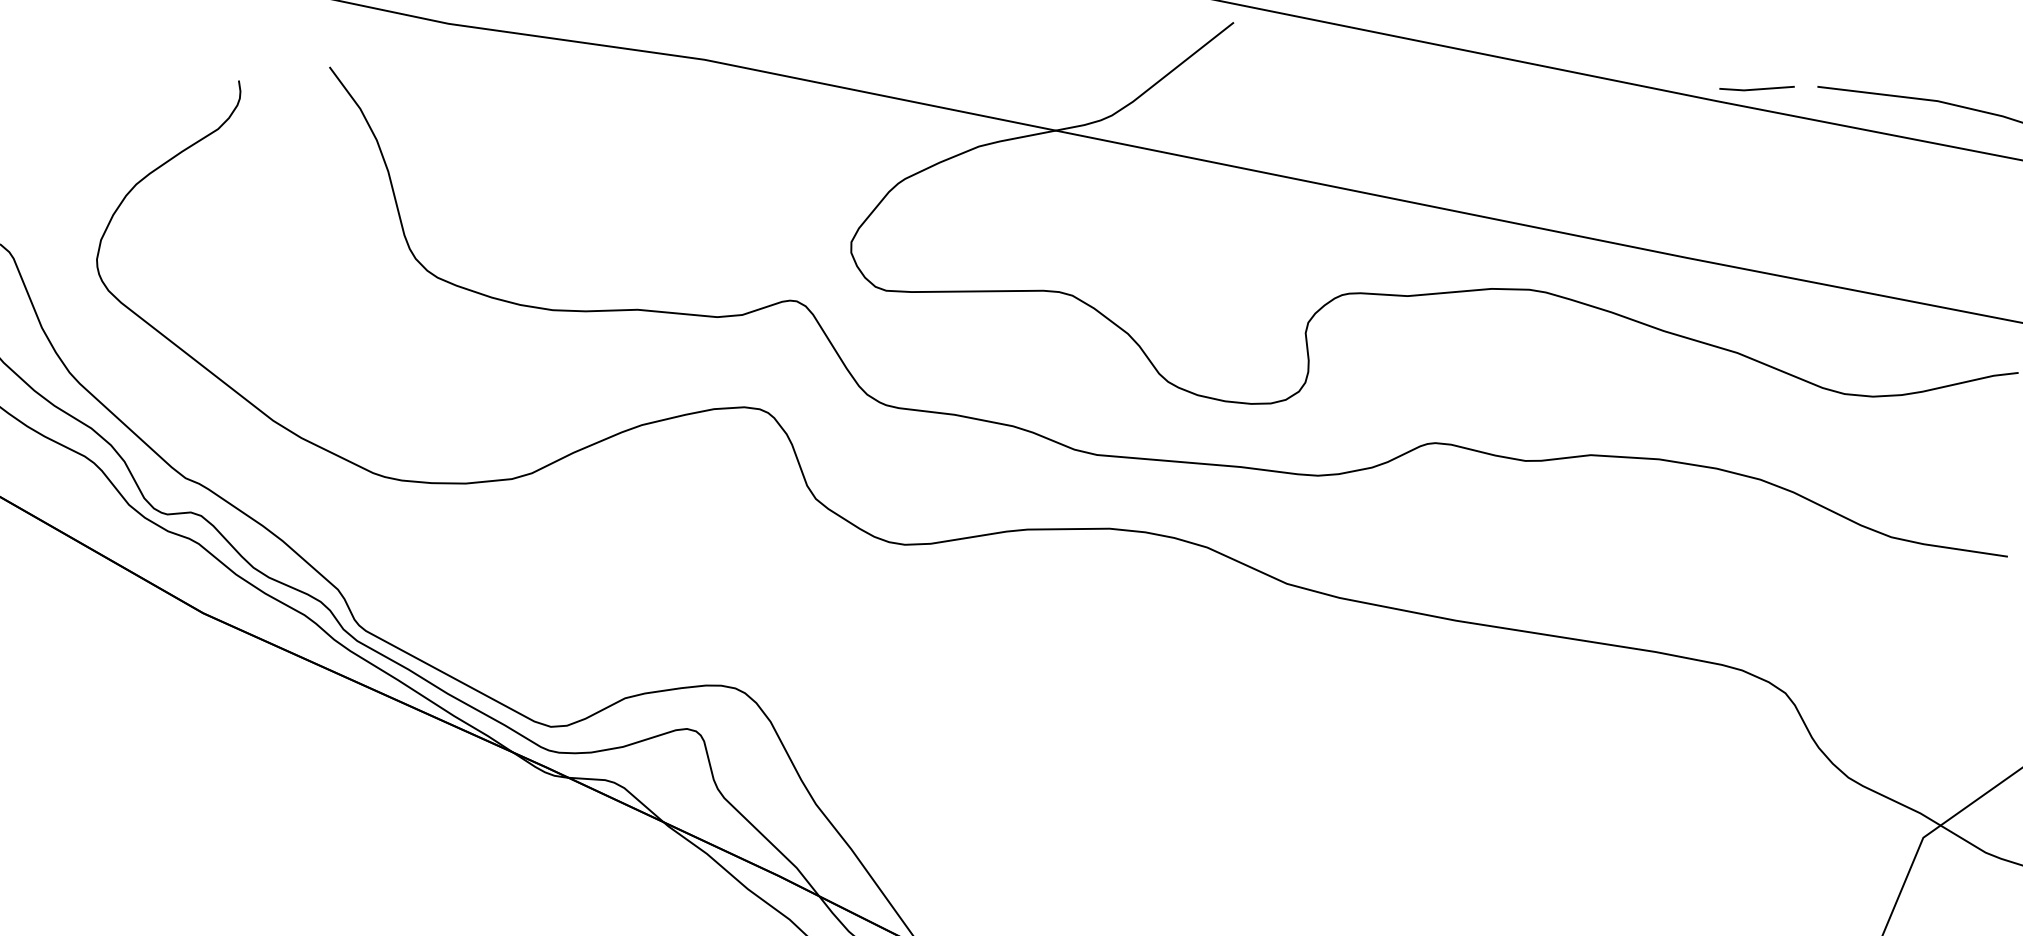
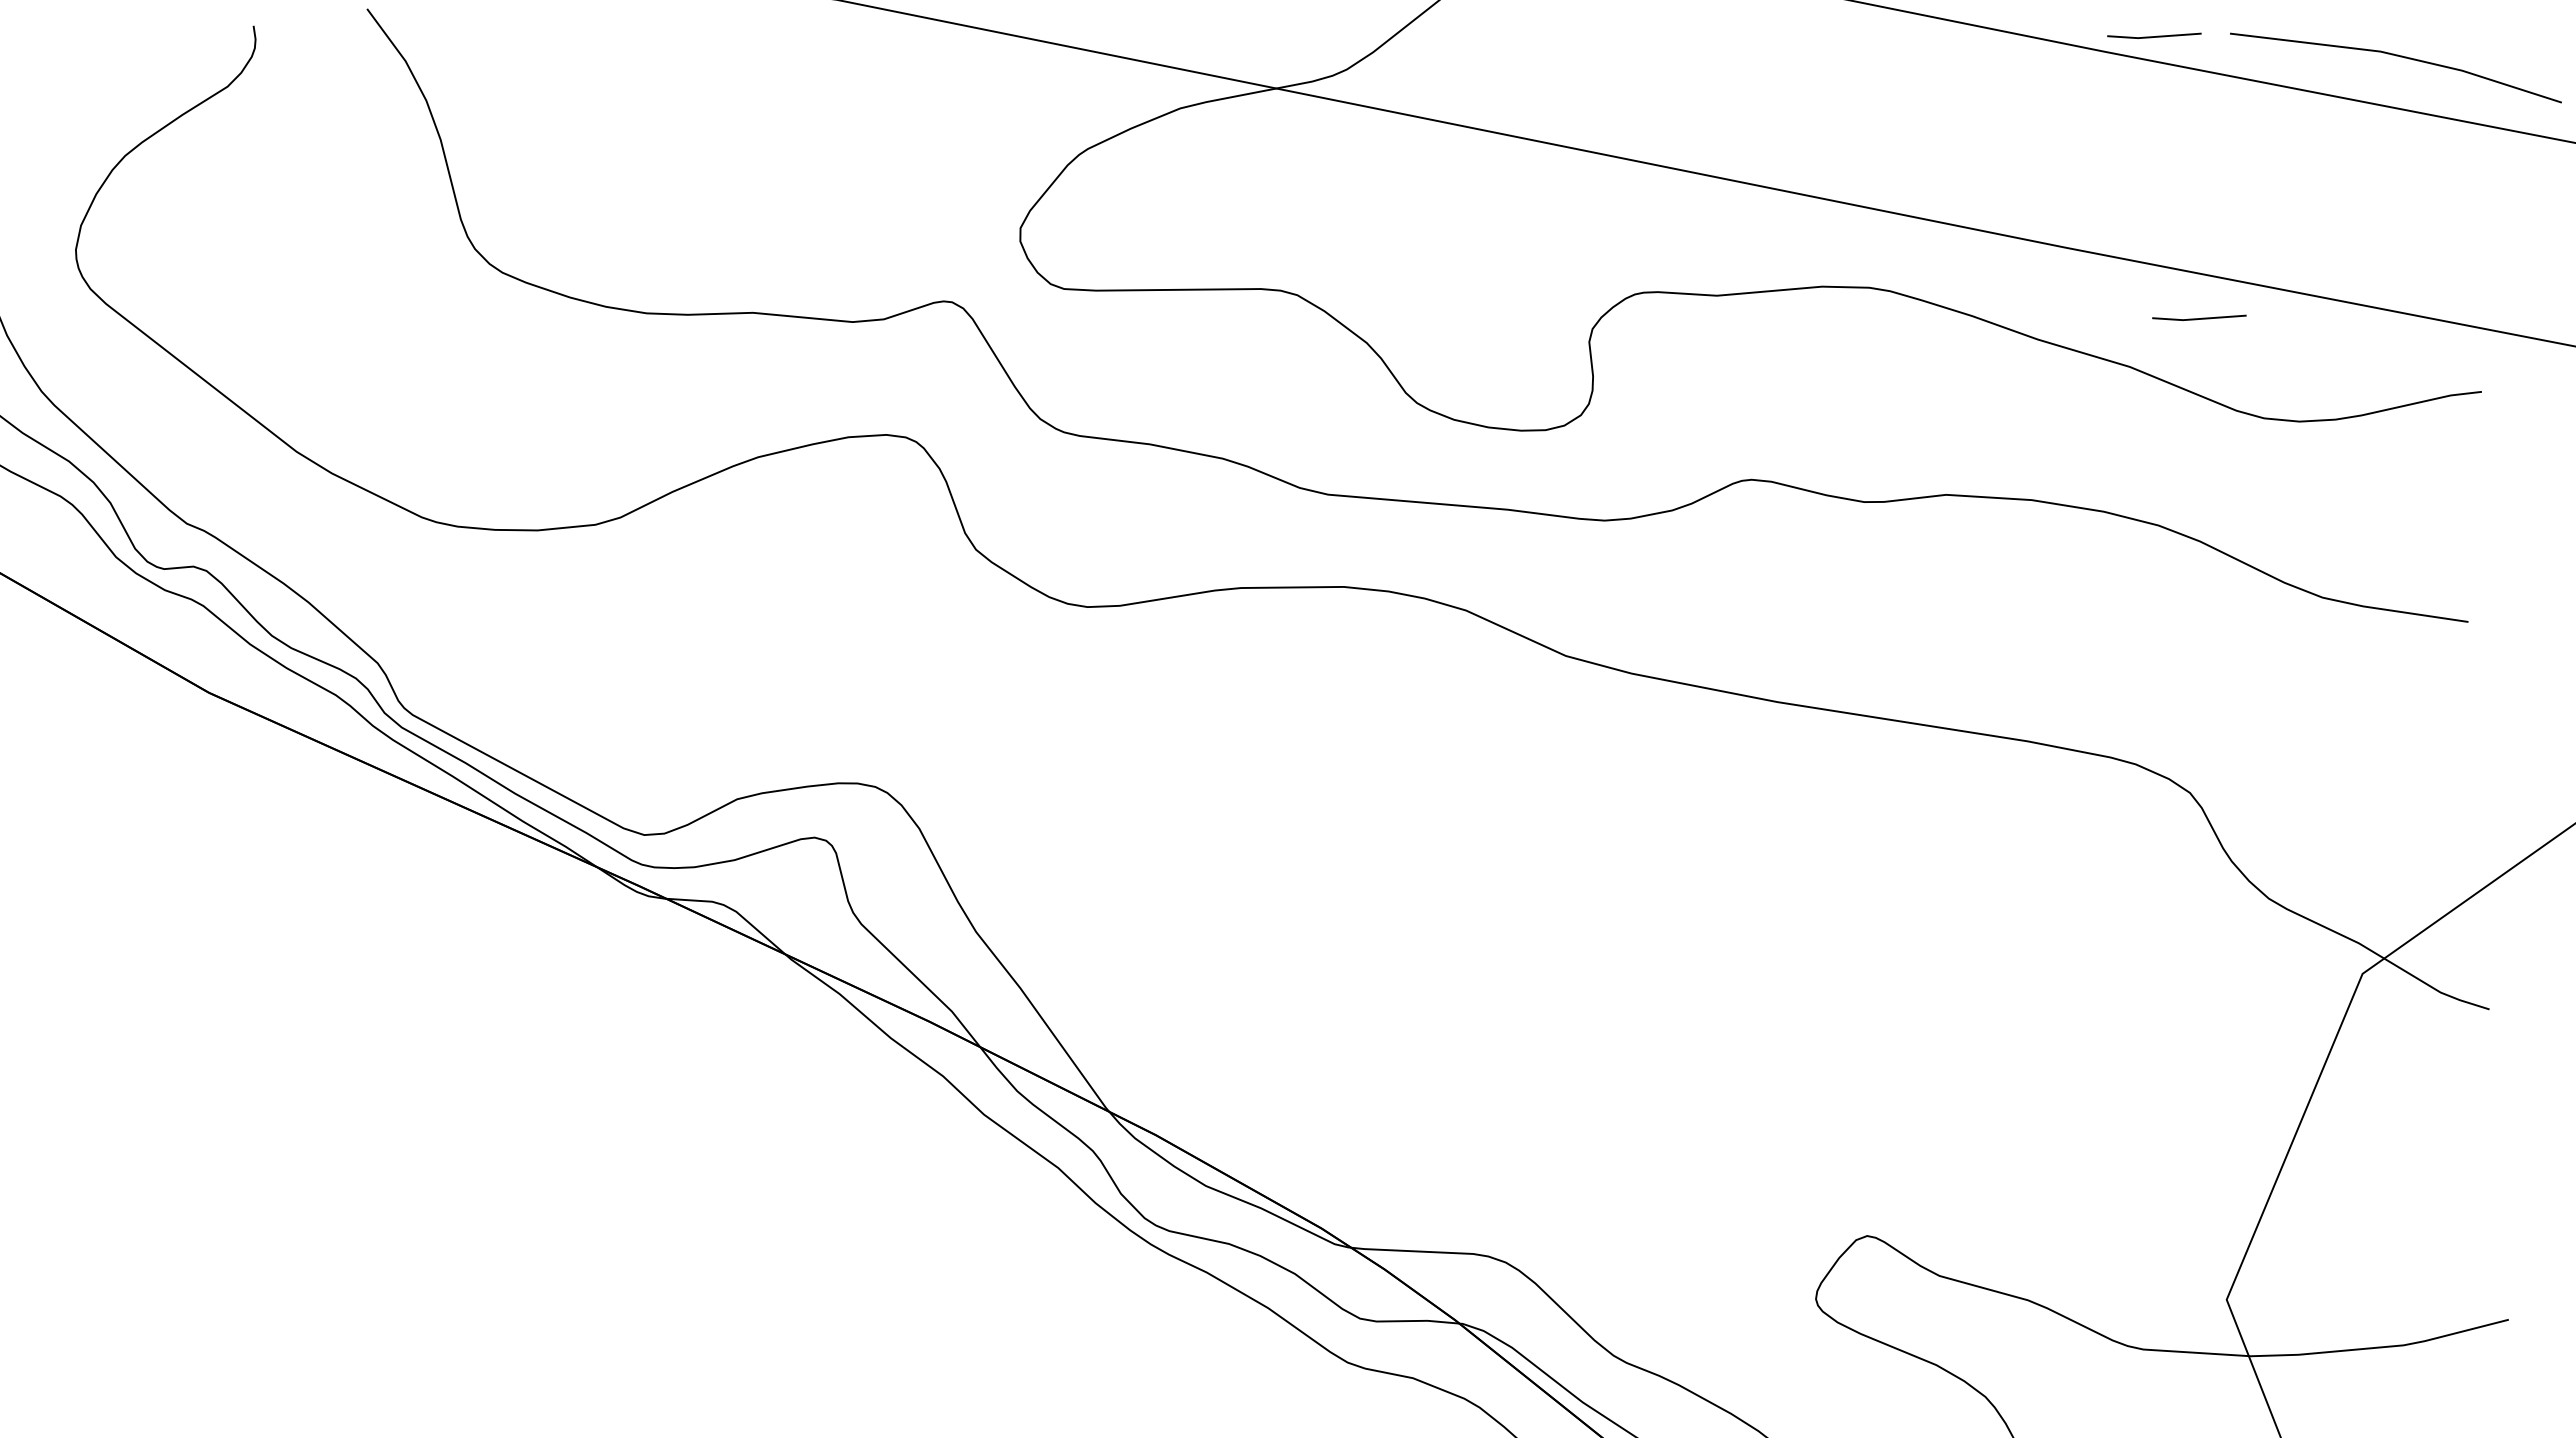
line: (1793, 314) -> (2199, 318), added

